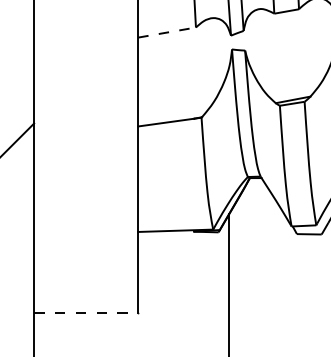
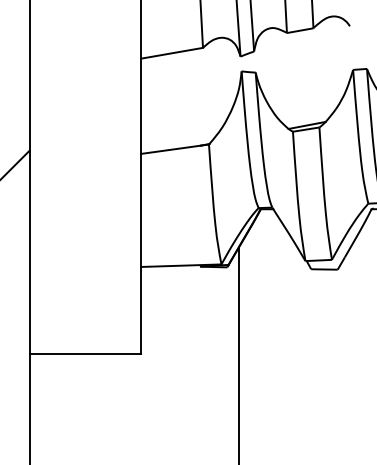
line: (167, 32) -> (172, 53), dashed -> solid
line: (86, 313) -> (85, 354), dashed -> solid

